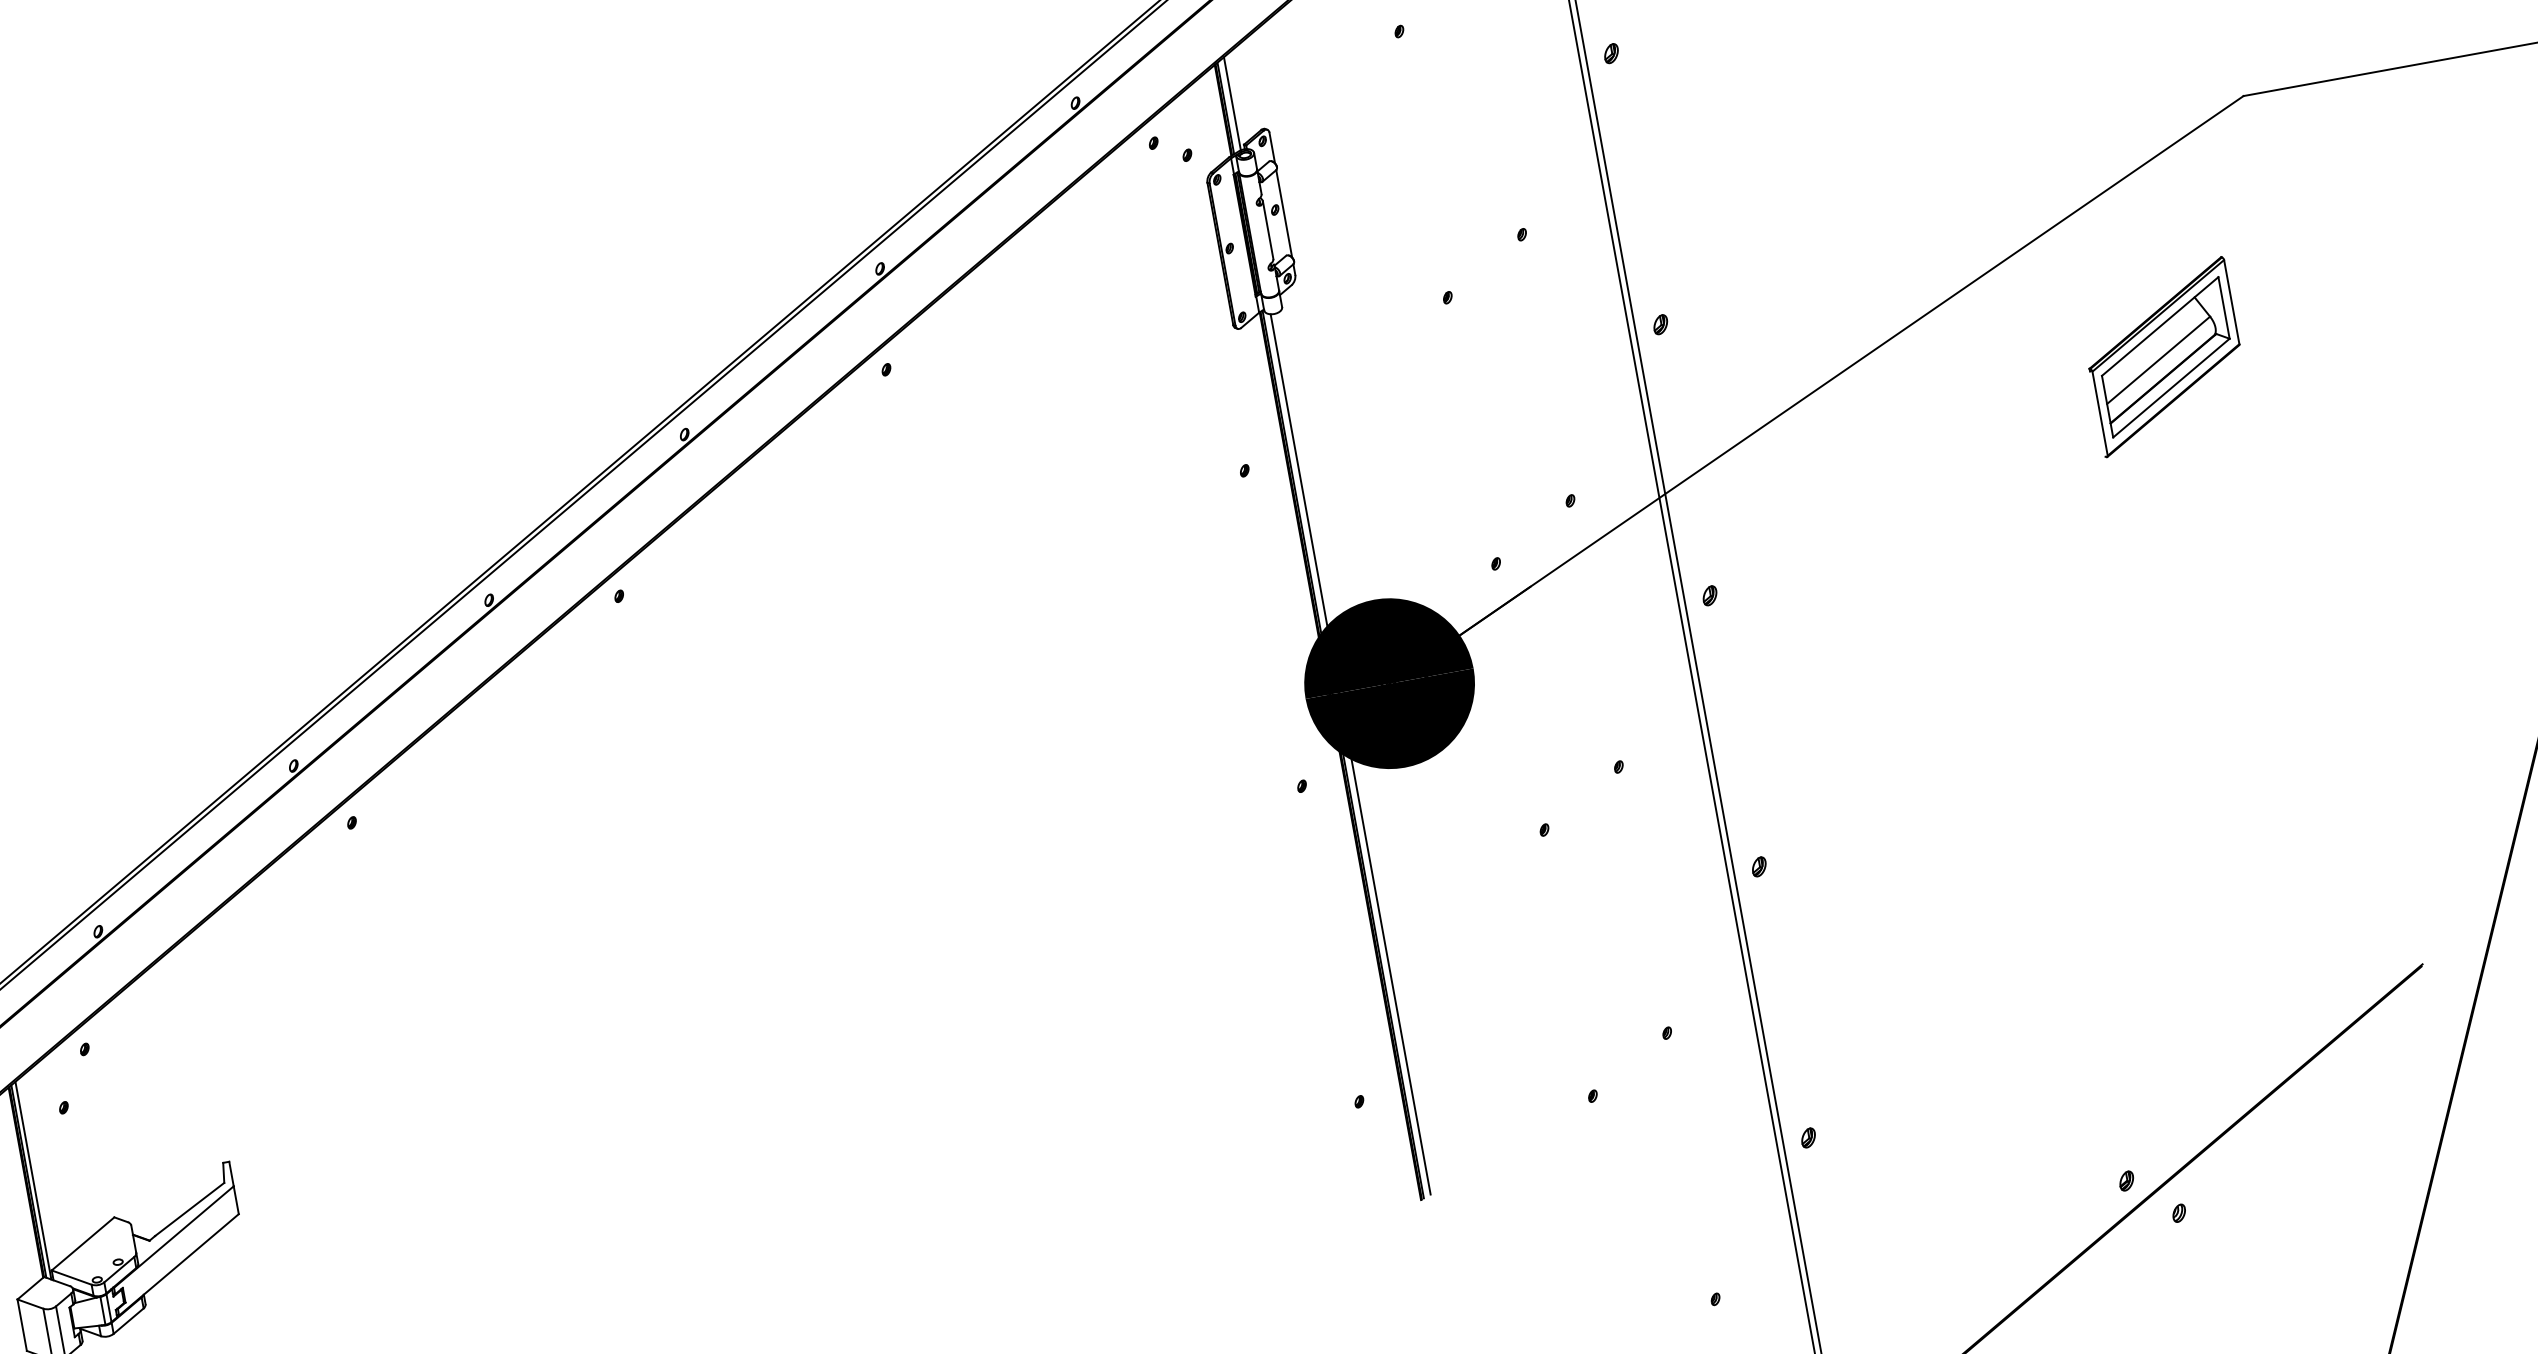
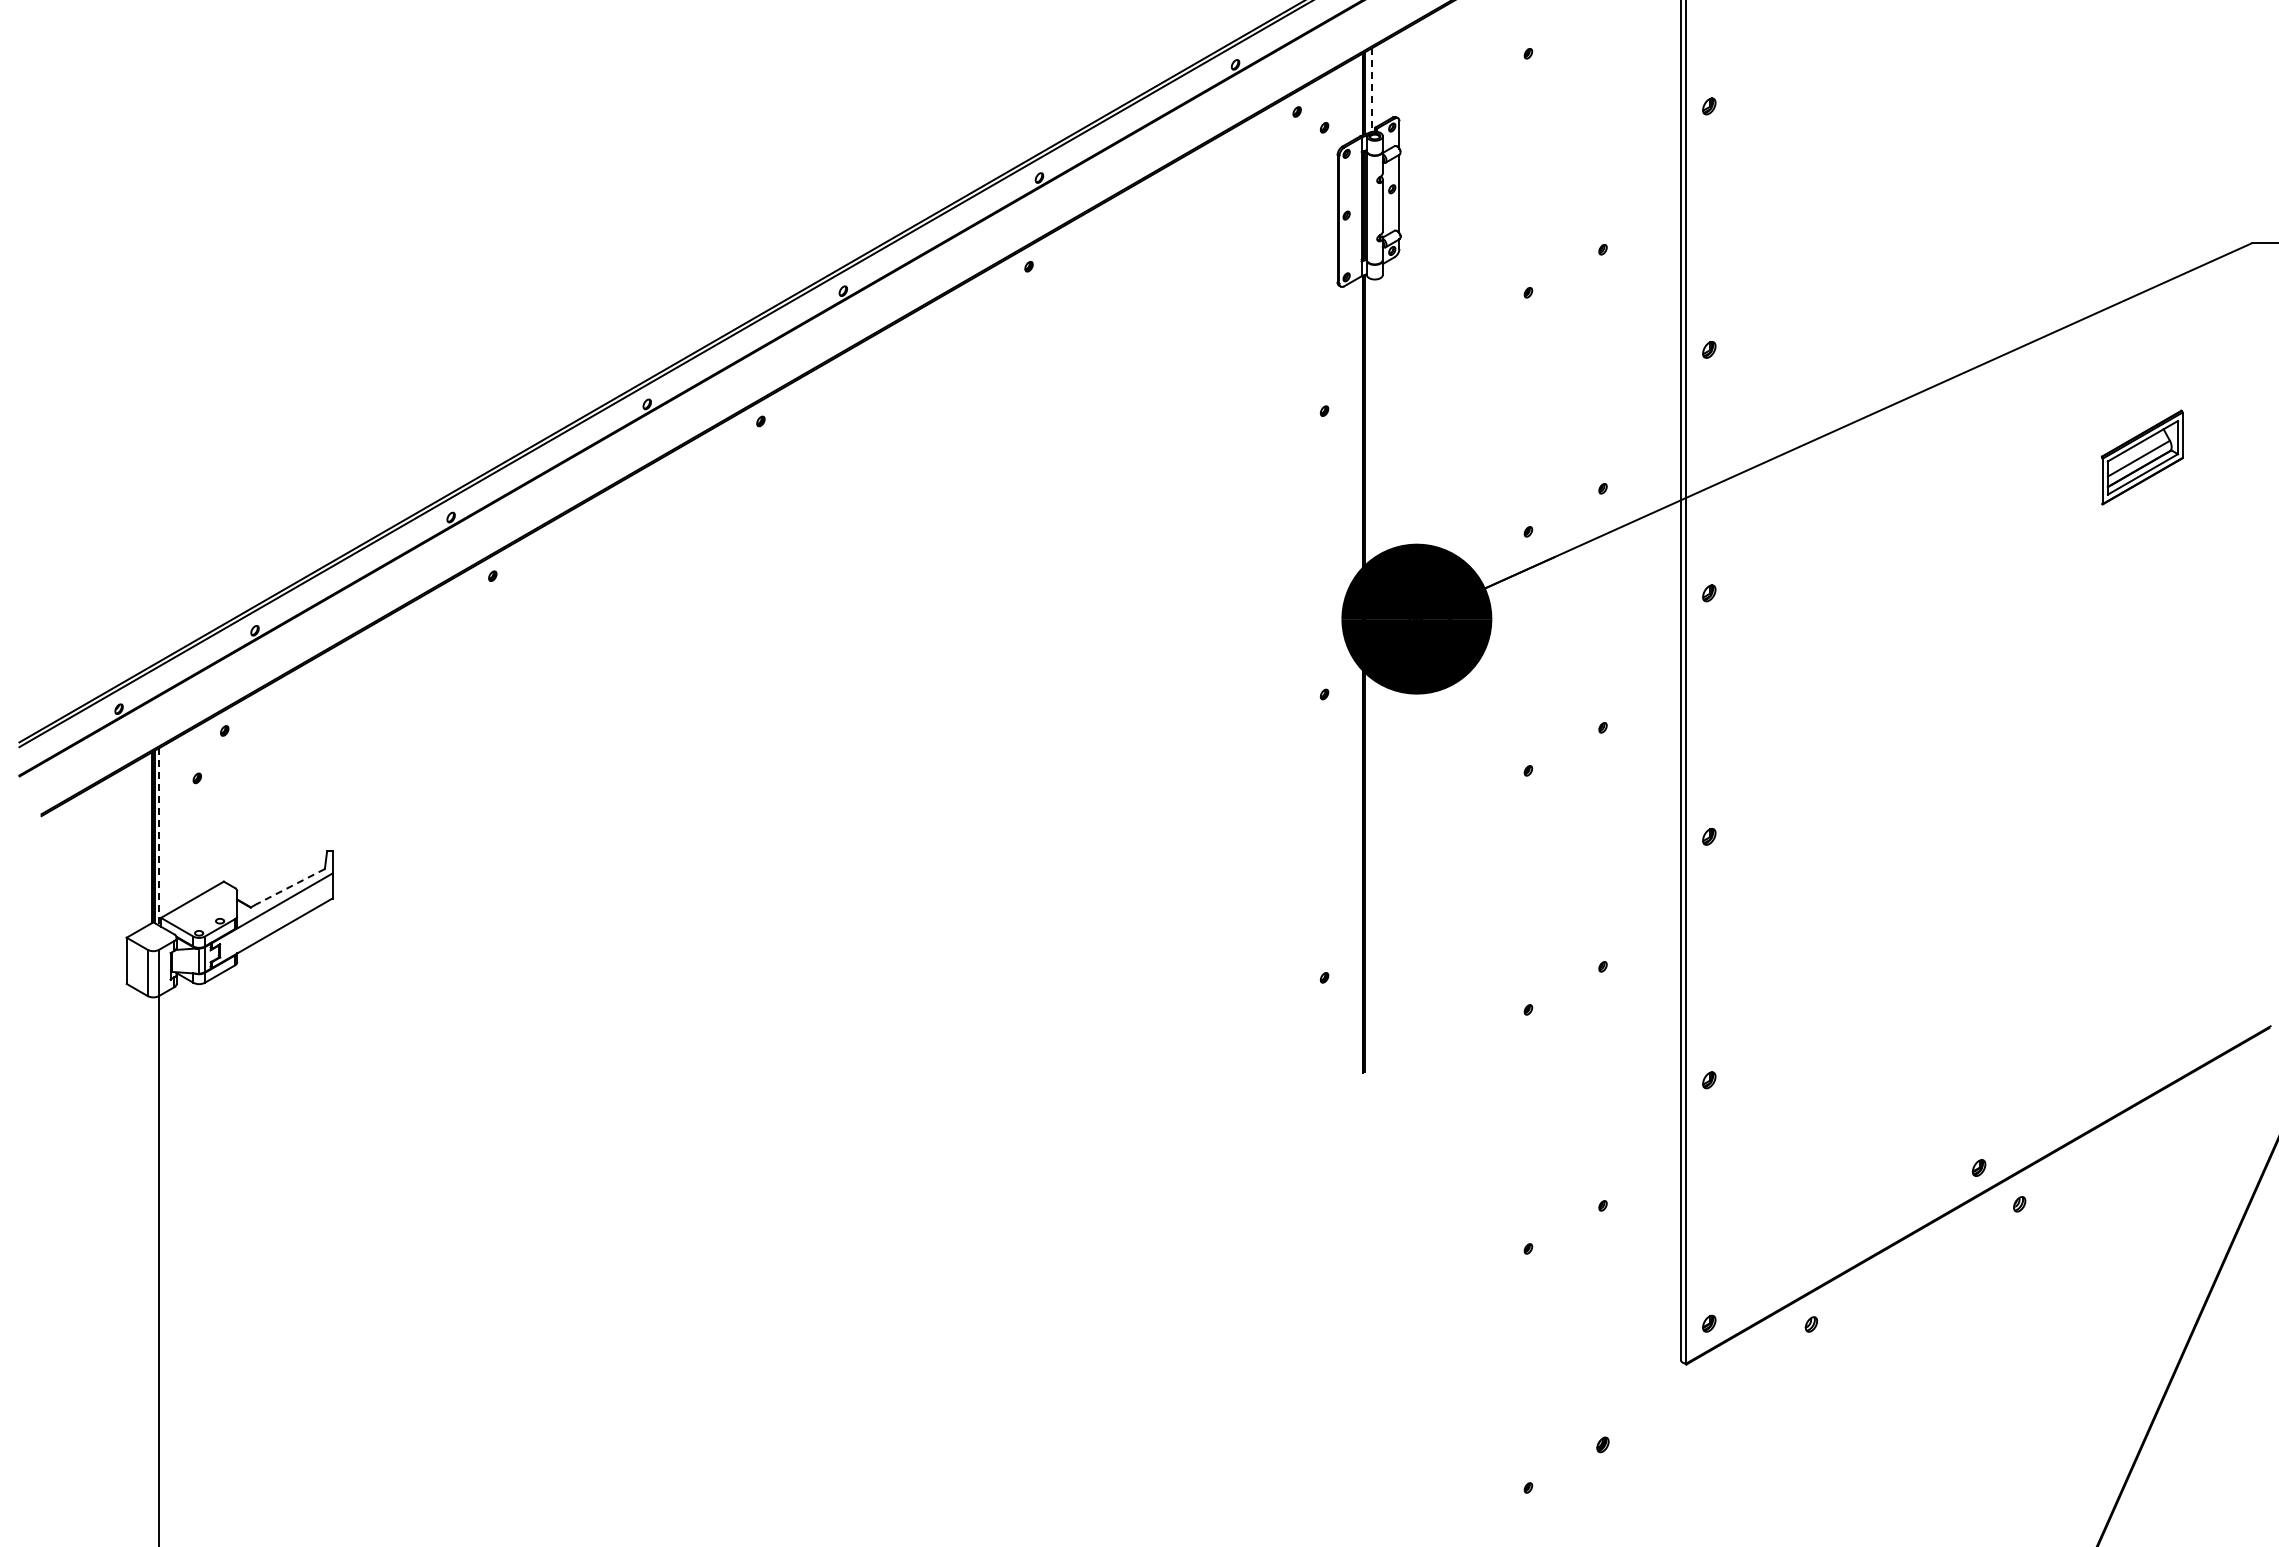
line: (1232, 104) -> (1371, 90), solid -> dashed
part: (2164, 356) -> (2142, 457), size x0.6
line: (1350, 754) -> (1371, 674), removed
line: (33, 1180) -> (159, 836), solid -> dashed
line: (189, 1209) -> (290, 886), solid -> dashed

